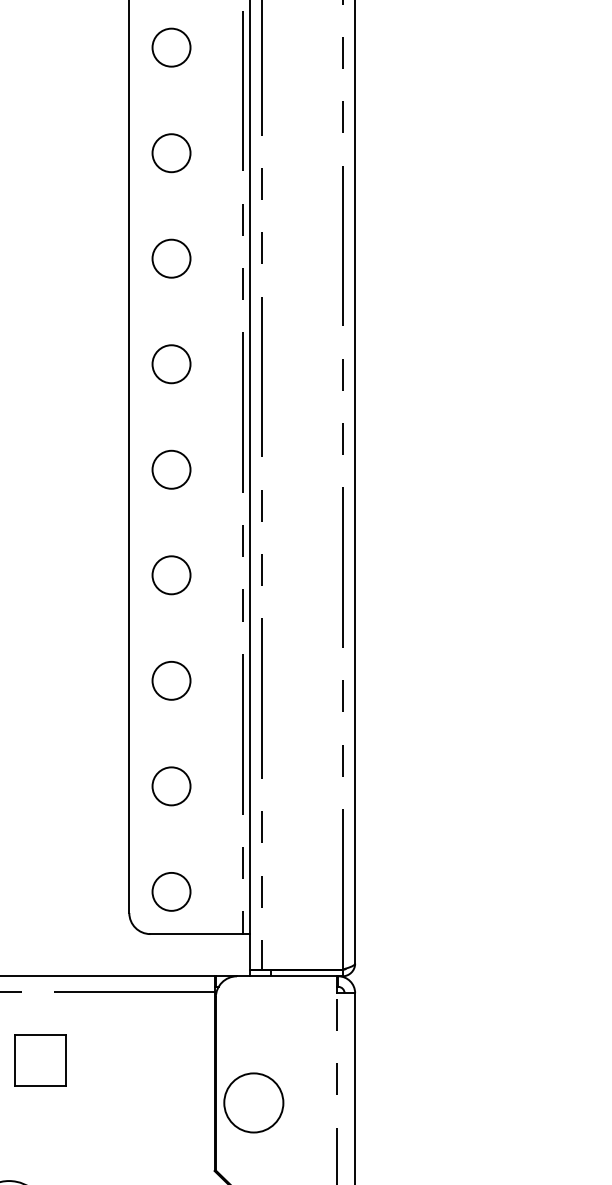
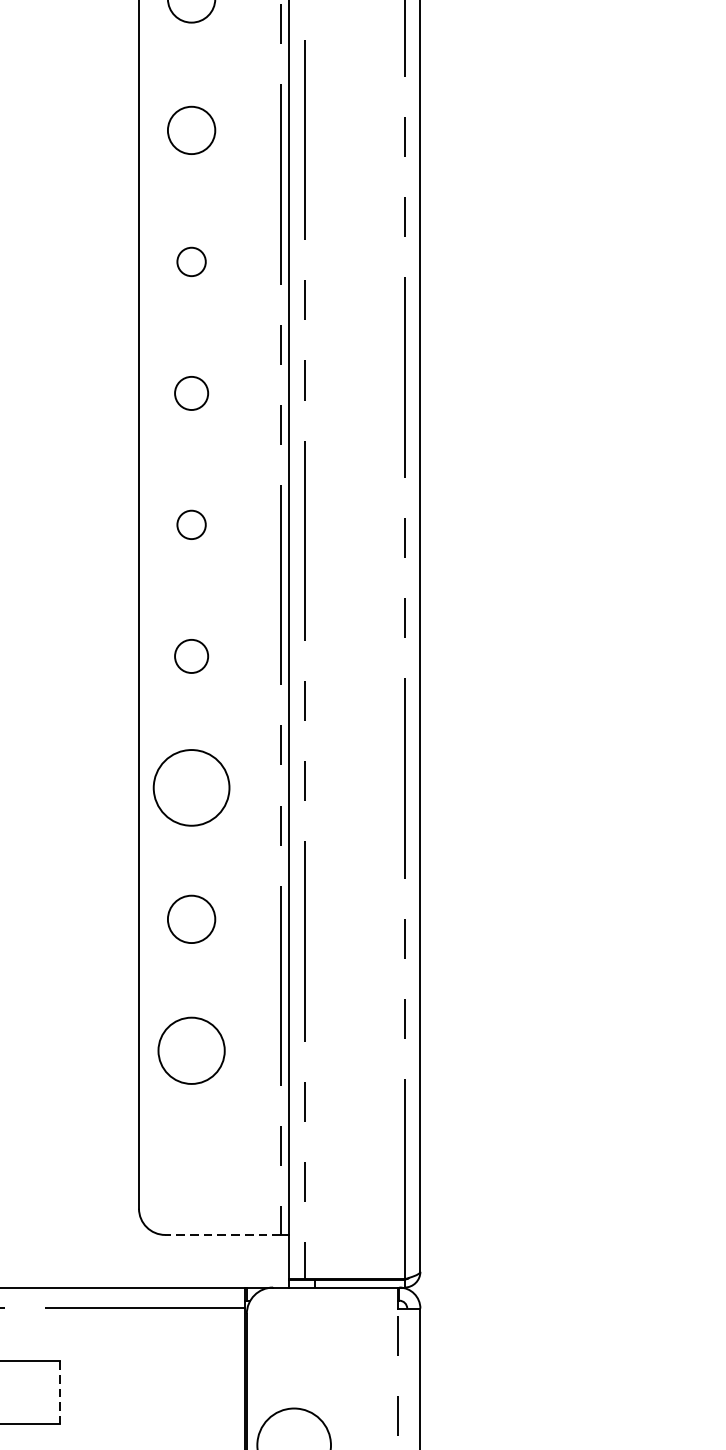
circle: (171, 153) -> (191, 262), size x0.6
circle: (171, 258) -> (191, 393), size x0.7
circle: (171, 364) -> (191, 525), size x0.6
circle: (171, 469) -> (191, 656), size x0.7
circle: (171, 575) -> (191, 788), size x1.6
circle: (171, 786) -> (191, 1051), size x1.4
circle: (171, 891) -> (191, 1181), removed
line: (196, 934) -> (222, 1235), solid -> dashed
line: (66, 1061) -> (60, 1393), solid -> dashed

